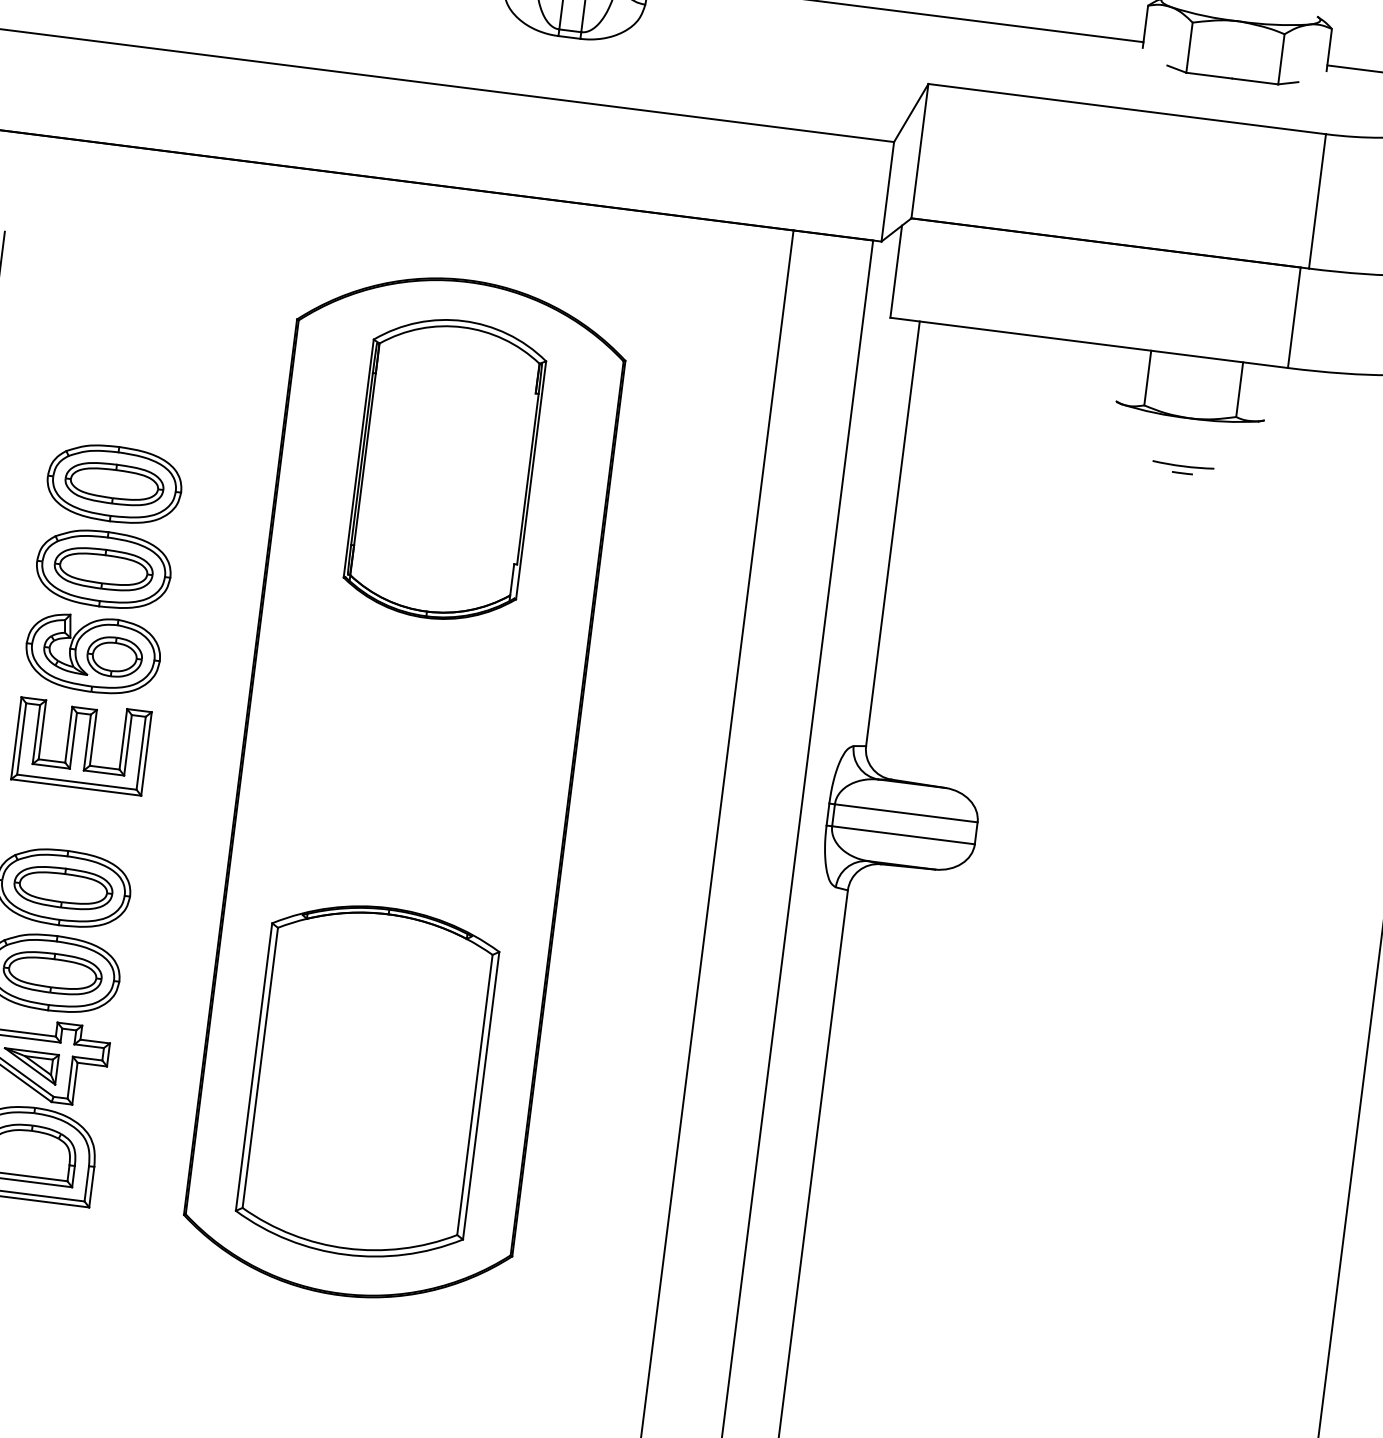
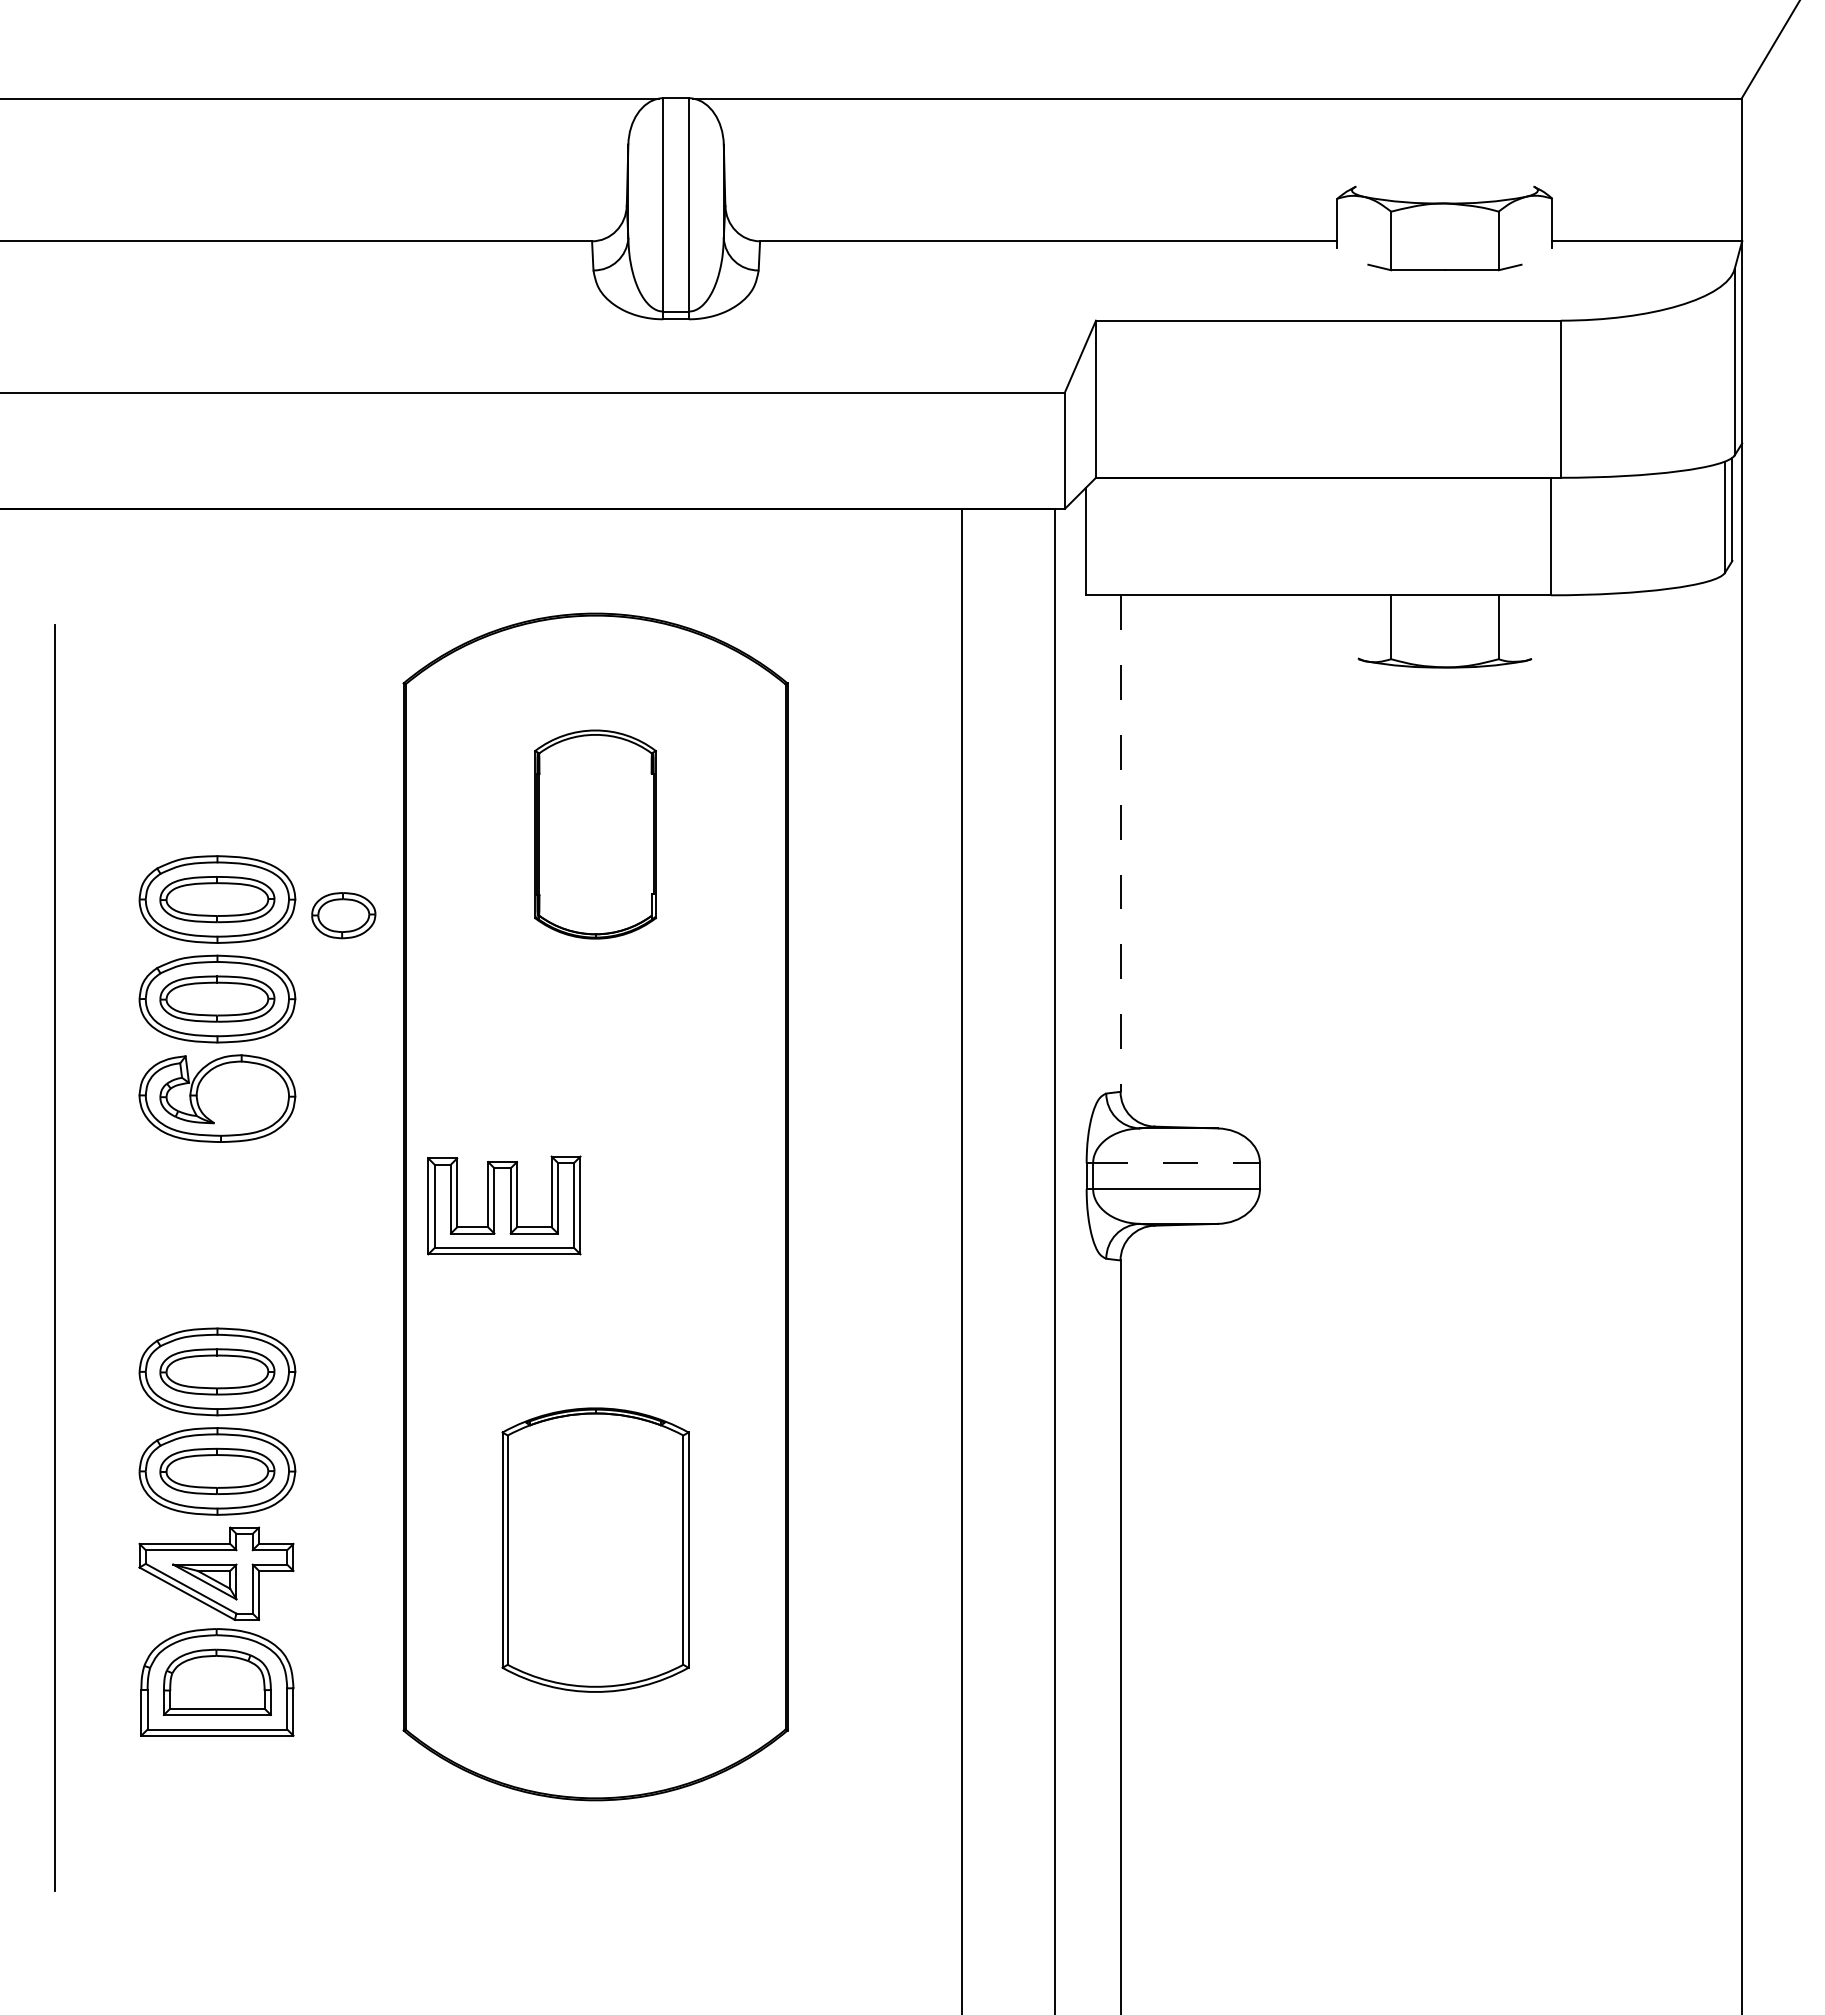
part: (1182, 468) -> (1444, 726), removed
part: (444, 469) -> (595, 834), size x0.6
line: (892, 534) -> (1120, 844), solid -> dashed
part: (114, 656) -> (343, 915), moved
part: (81, 745) -> (504, 1205), moved
line: (907, 813) -> (1177, 1163), solid -> dashed
part: (367, 1080) -> (595, 1549), size x0.7

